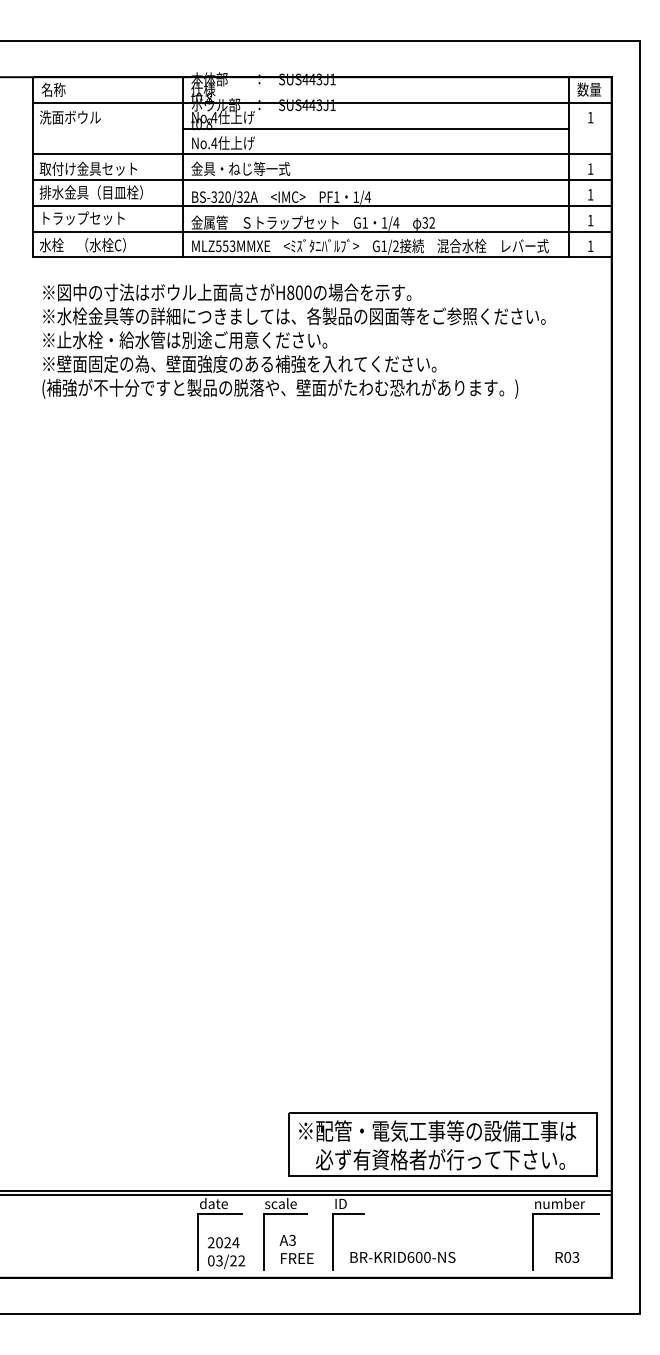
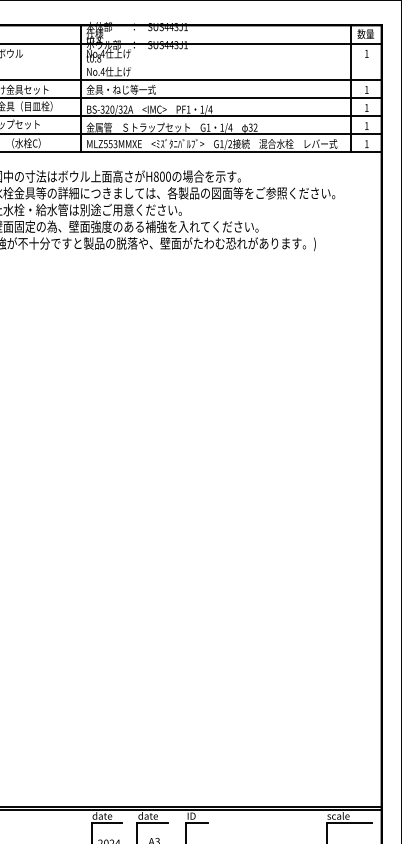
line: (375, 128) -> (215, 61), removed
part: (442, 1144) -> (262, 774), removed
text: (280, 1203) -> (149, 815), scale -> date
text: (559, 1203) -> (344, 815), number -> scale

